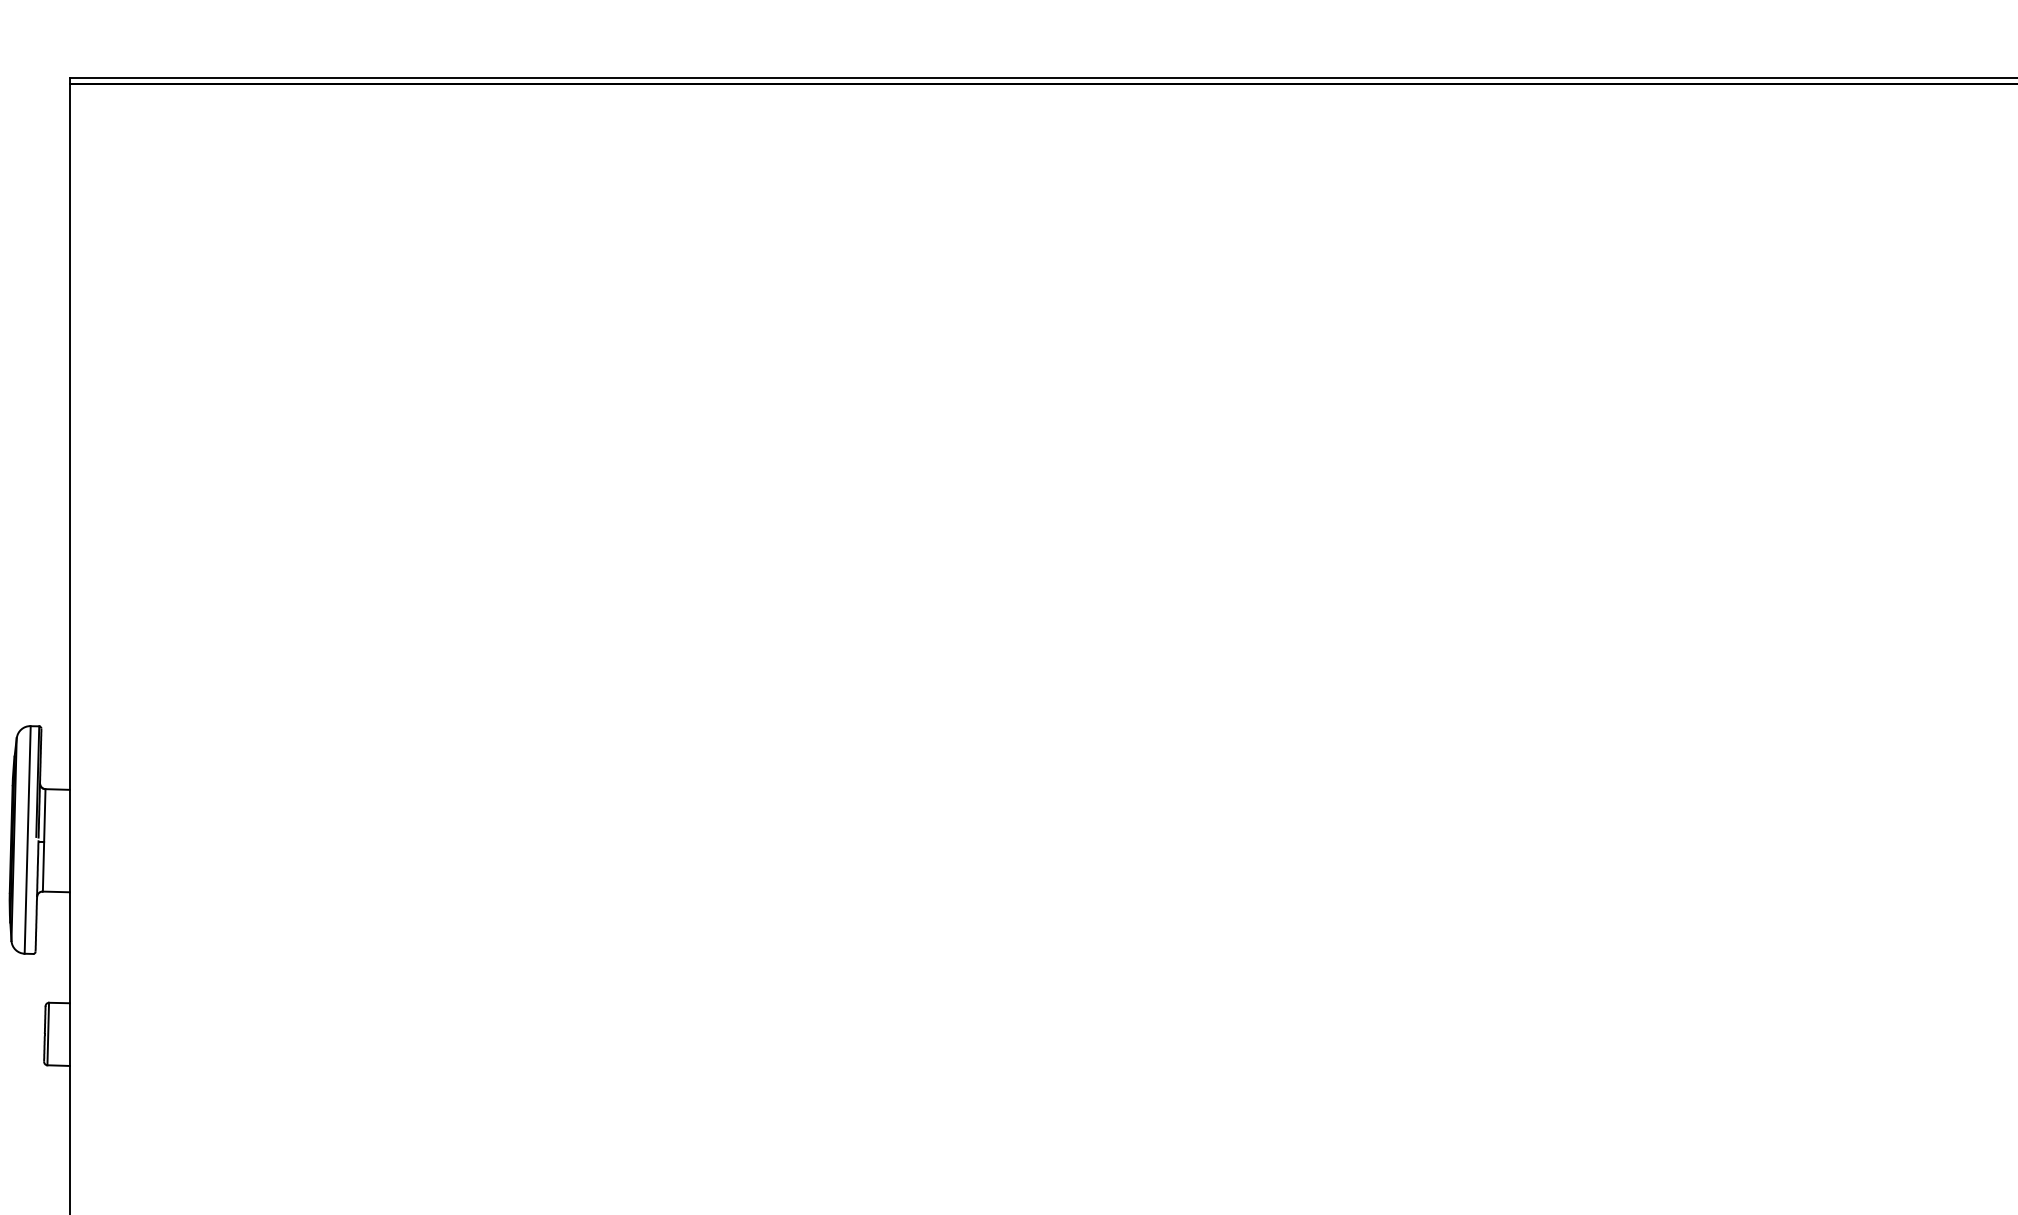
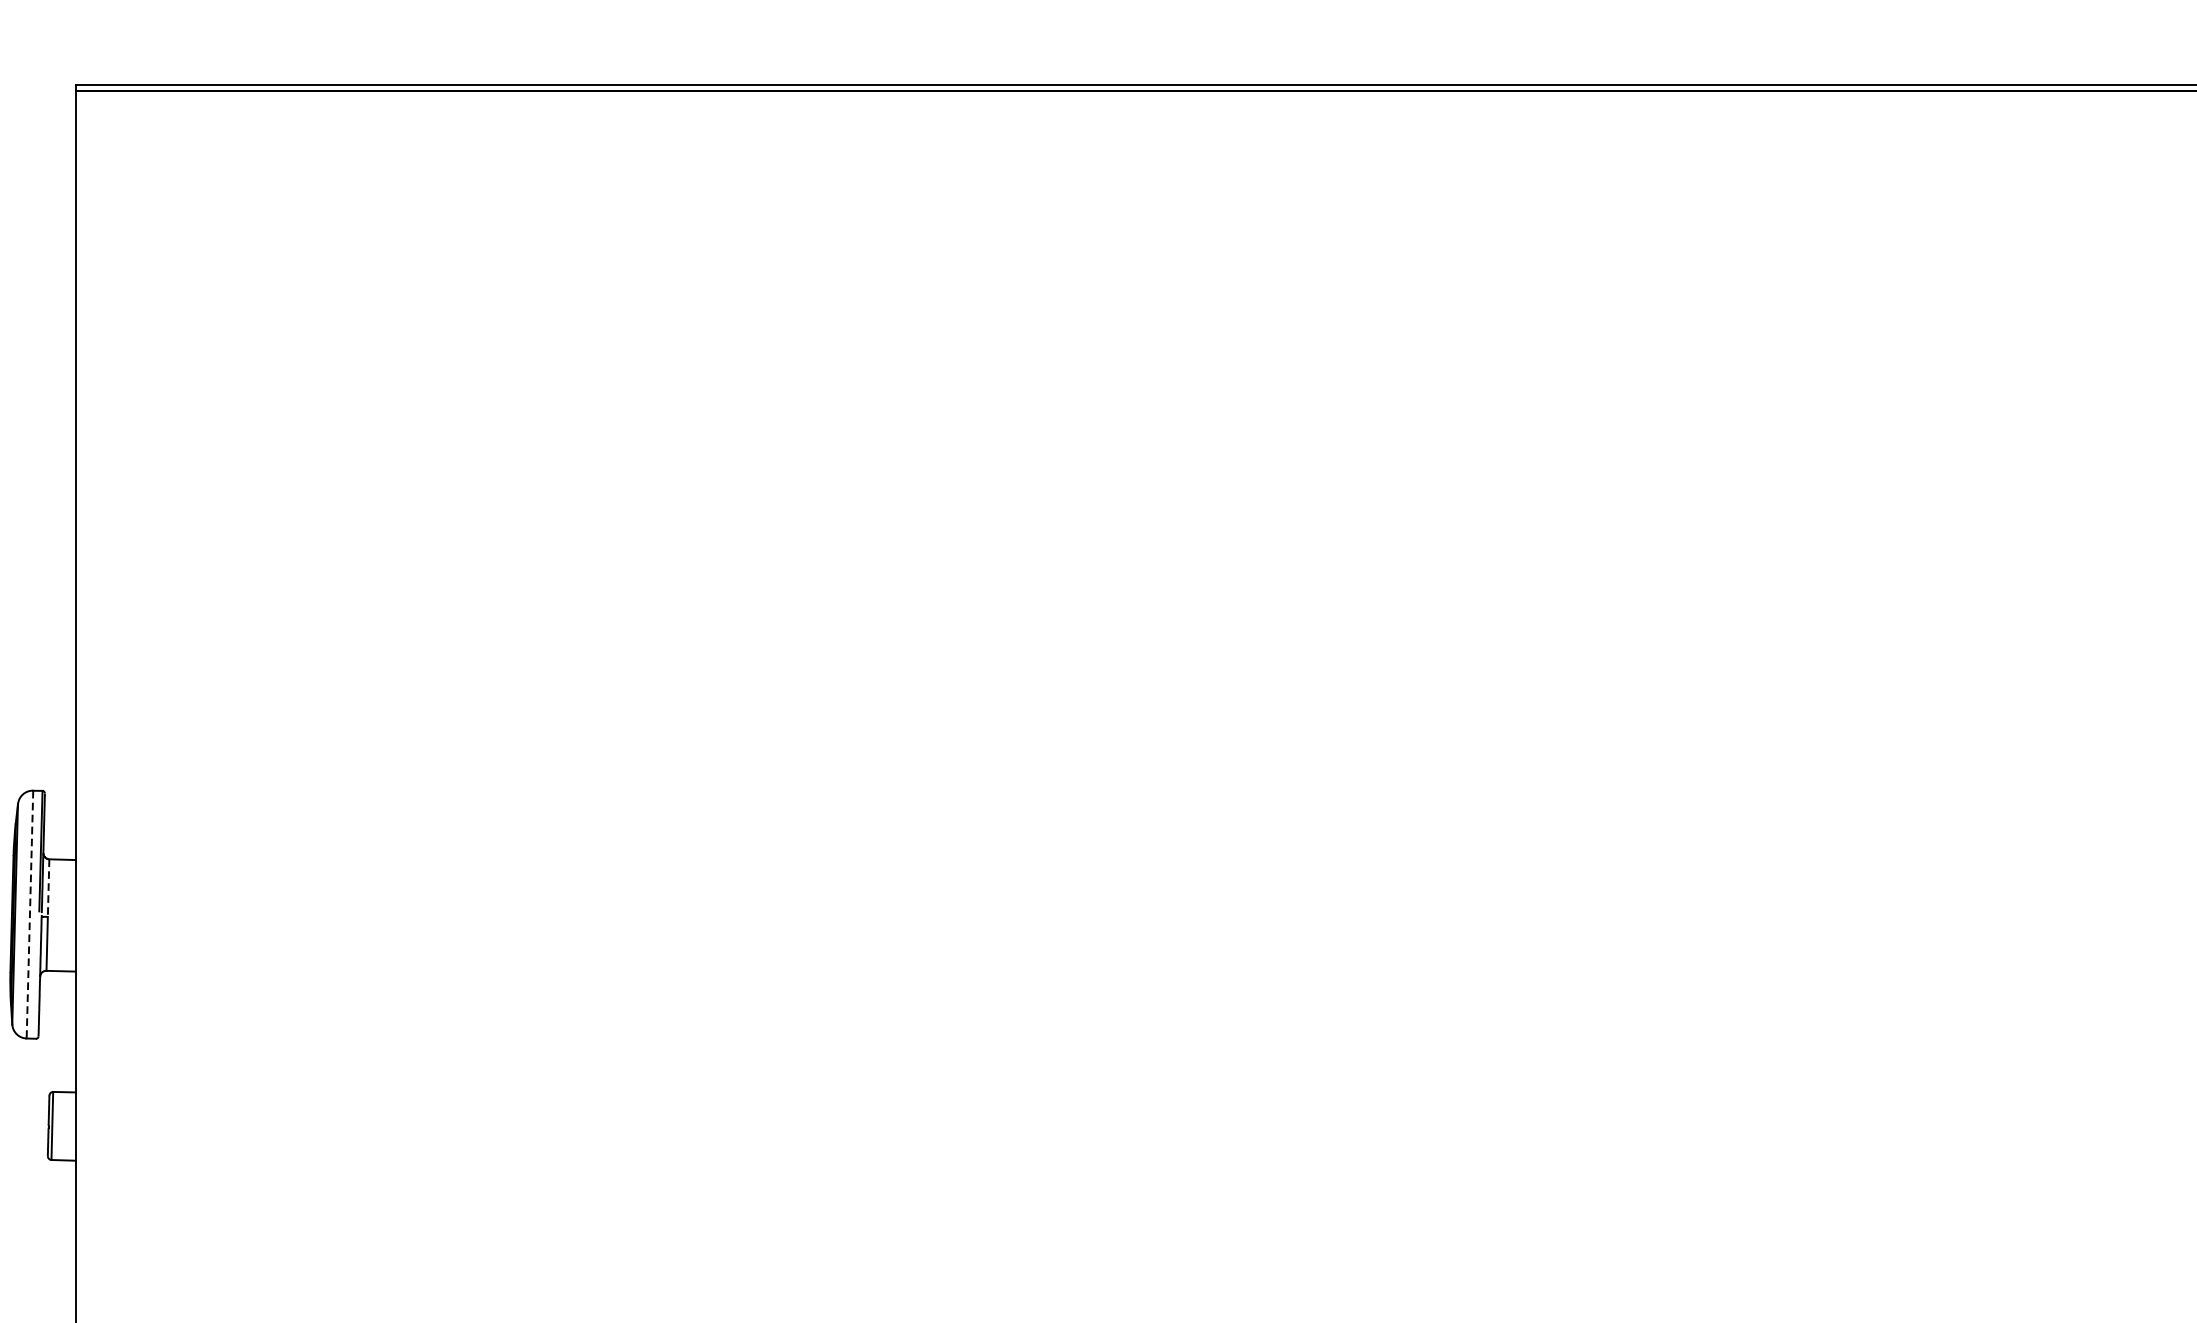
line: (44, 816) -> (48, 889), solid -> dashed
line: (27, 839) -> (29, 914), solid -> dashed

